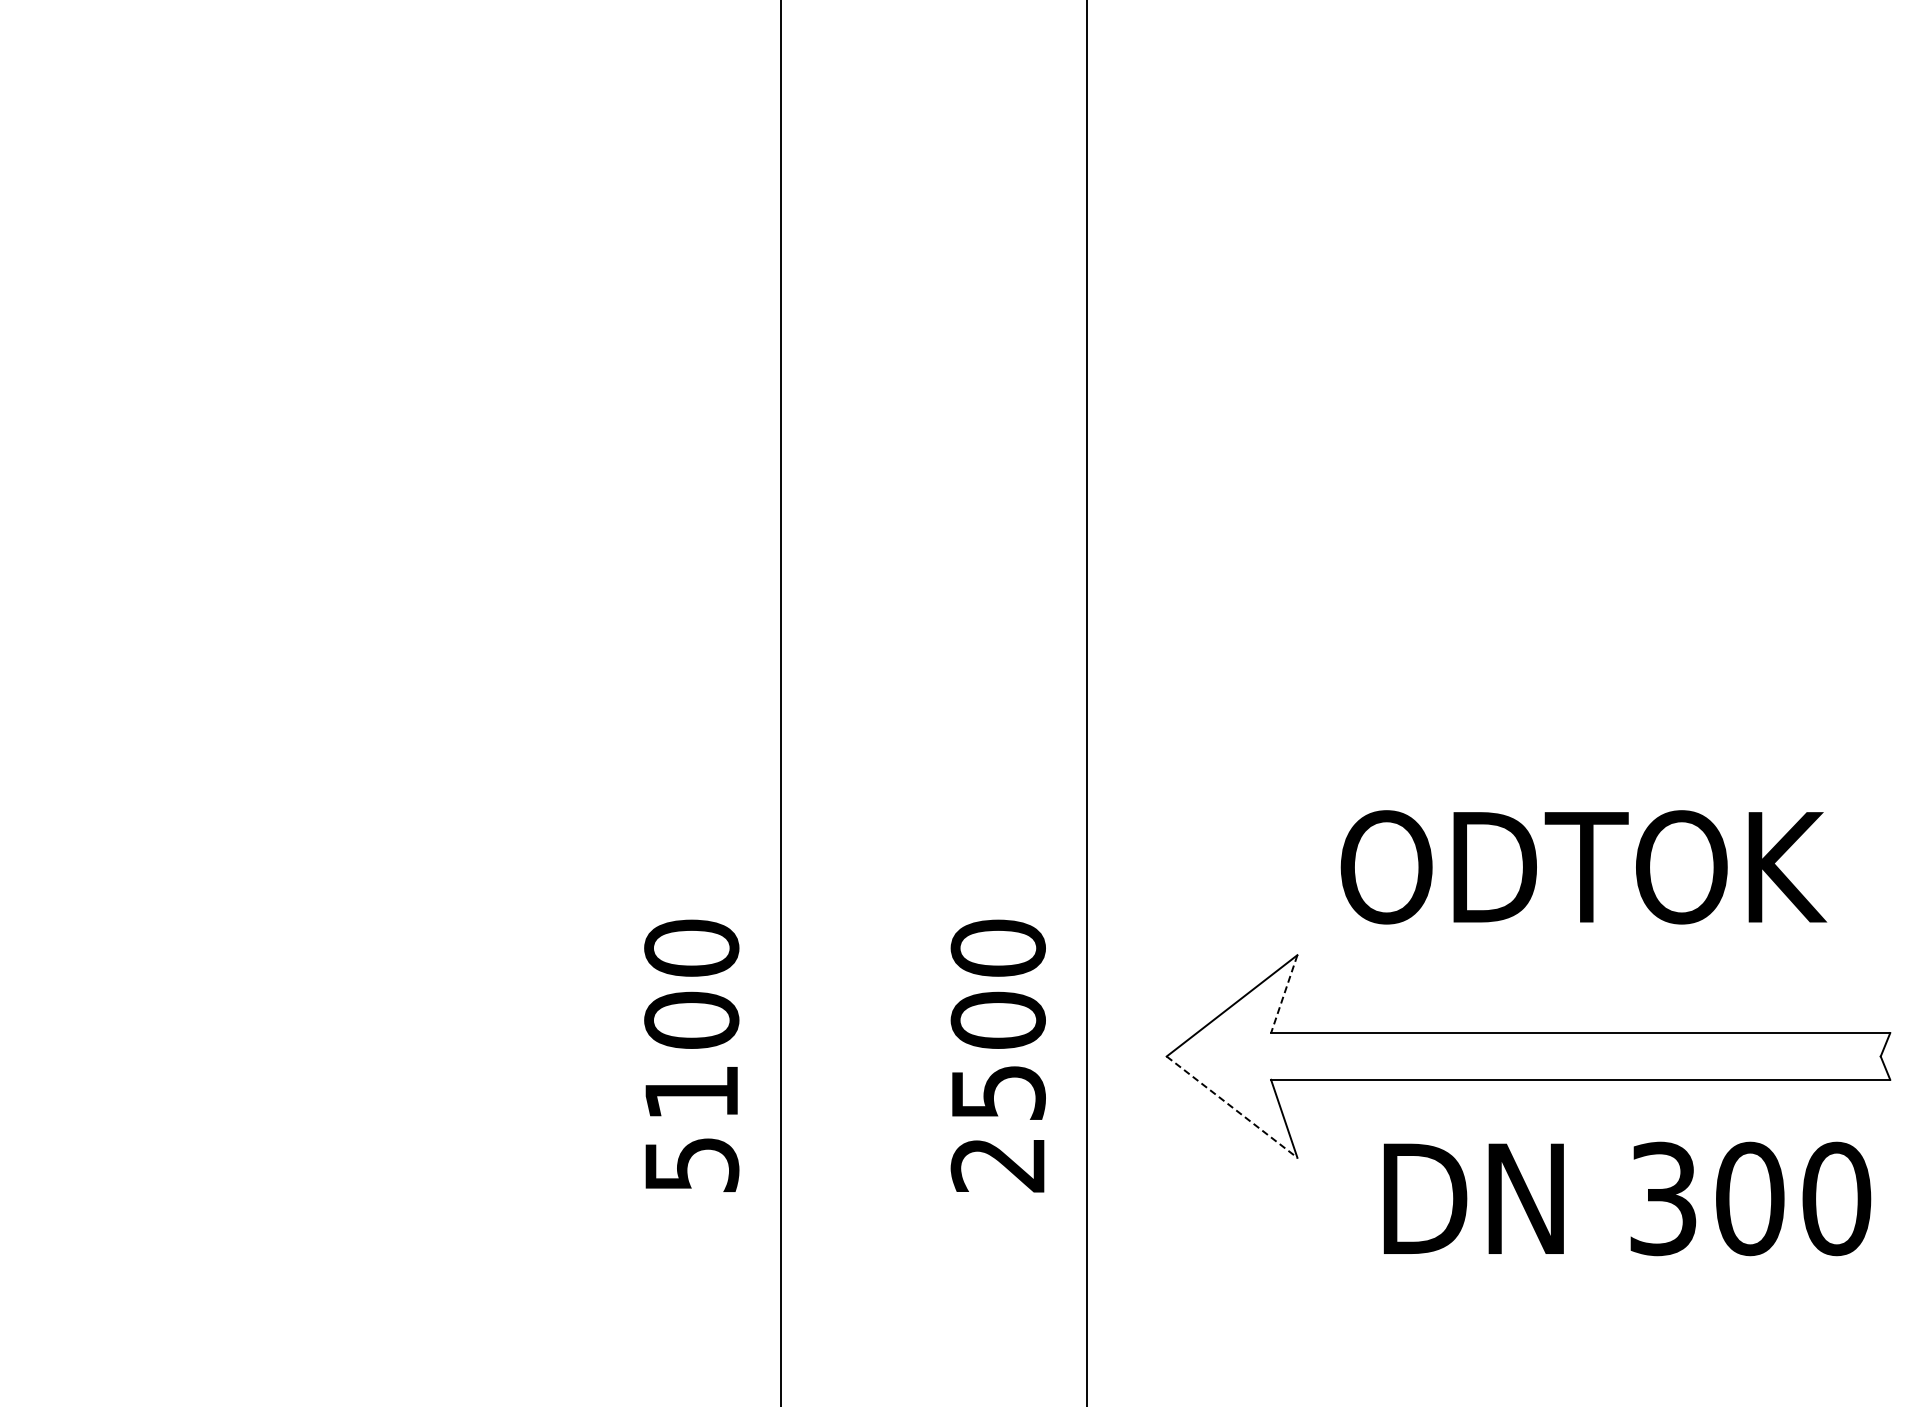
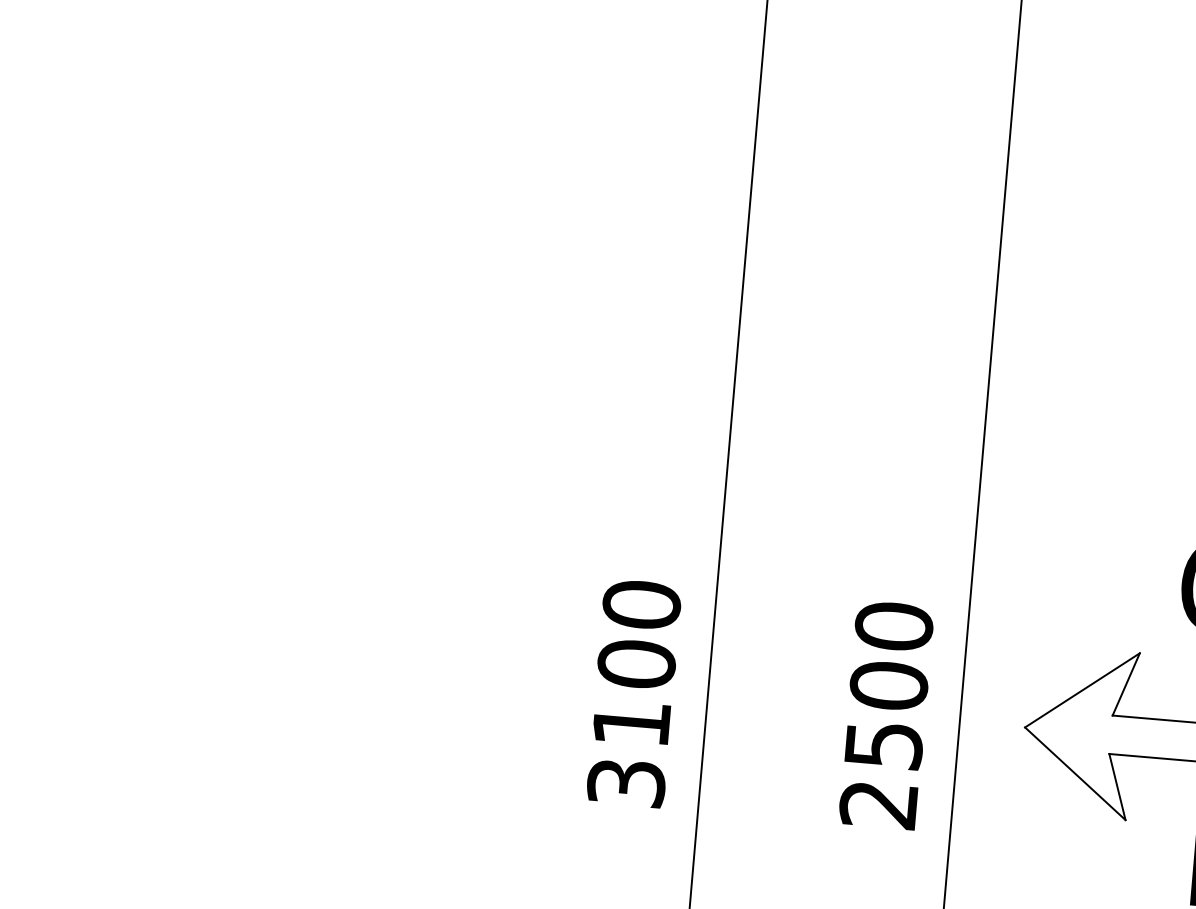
line: (1284, 994) -> (1126, 684), dashed -> solid
line: (1232, 1107) -> (1075, 774), dashed -> solid
text: (691, 1164) -> (626, 782), 5100 -> 3100

